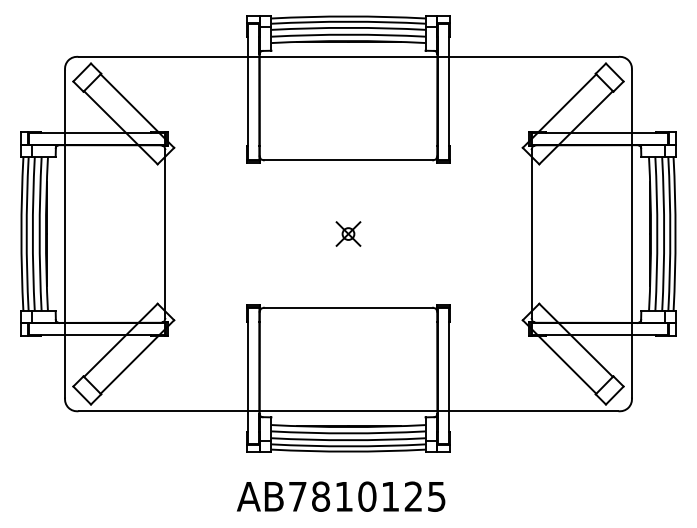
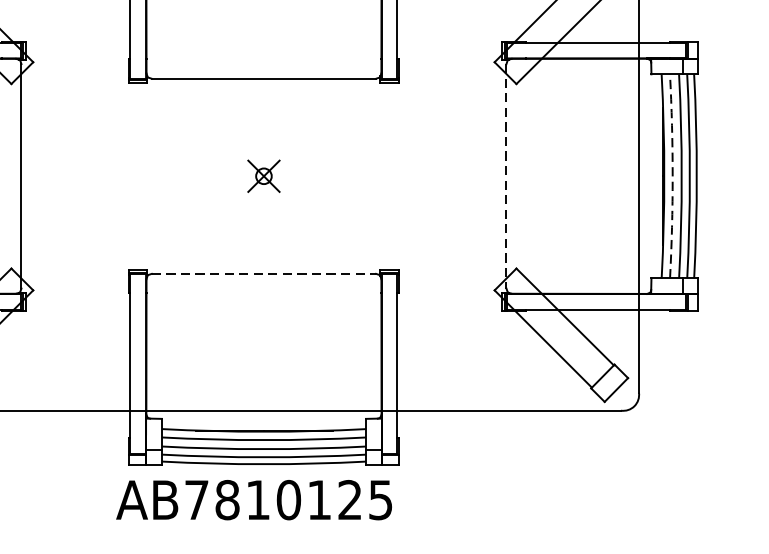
line: (531, 234) -> (506, 176), solid -> dashed
arc: (657, 234) -> (672, 176), solid -> dashed
line: (348, 307) -> (263, 273), solid -> dashed
text: (341, 496) -> (254, 499), moved

